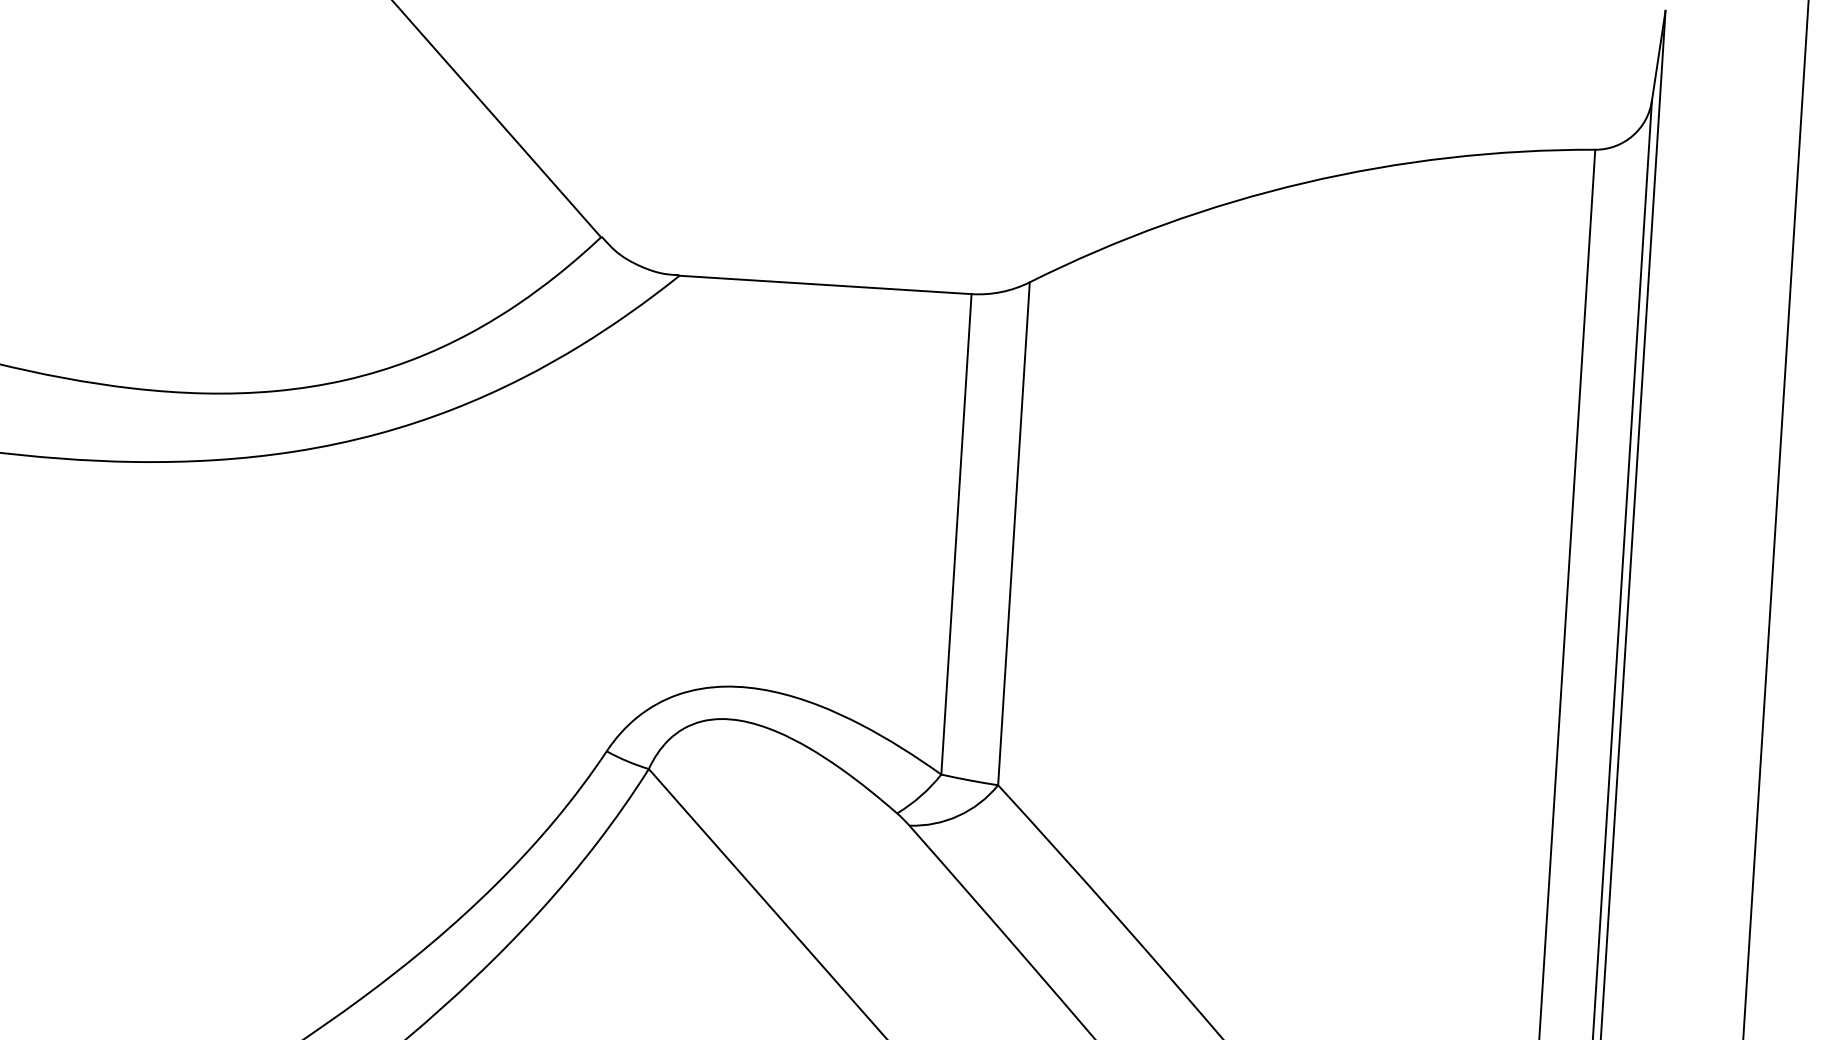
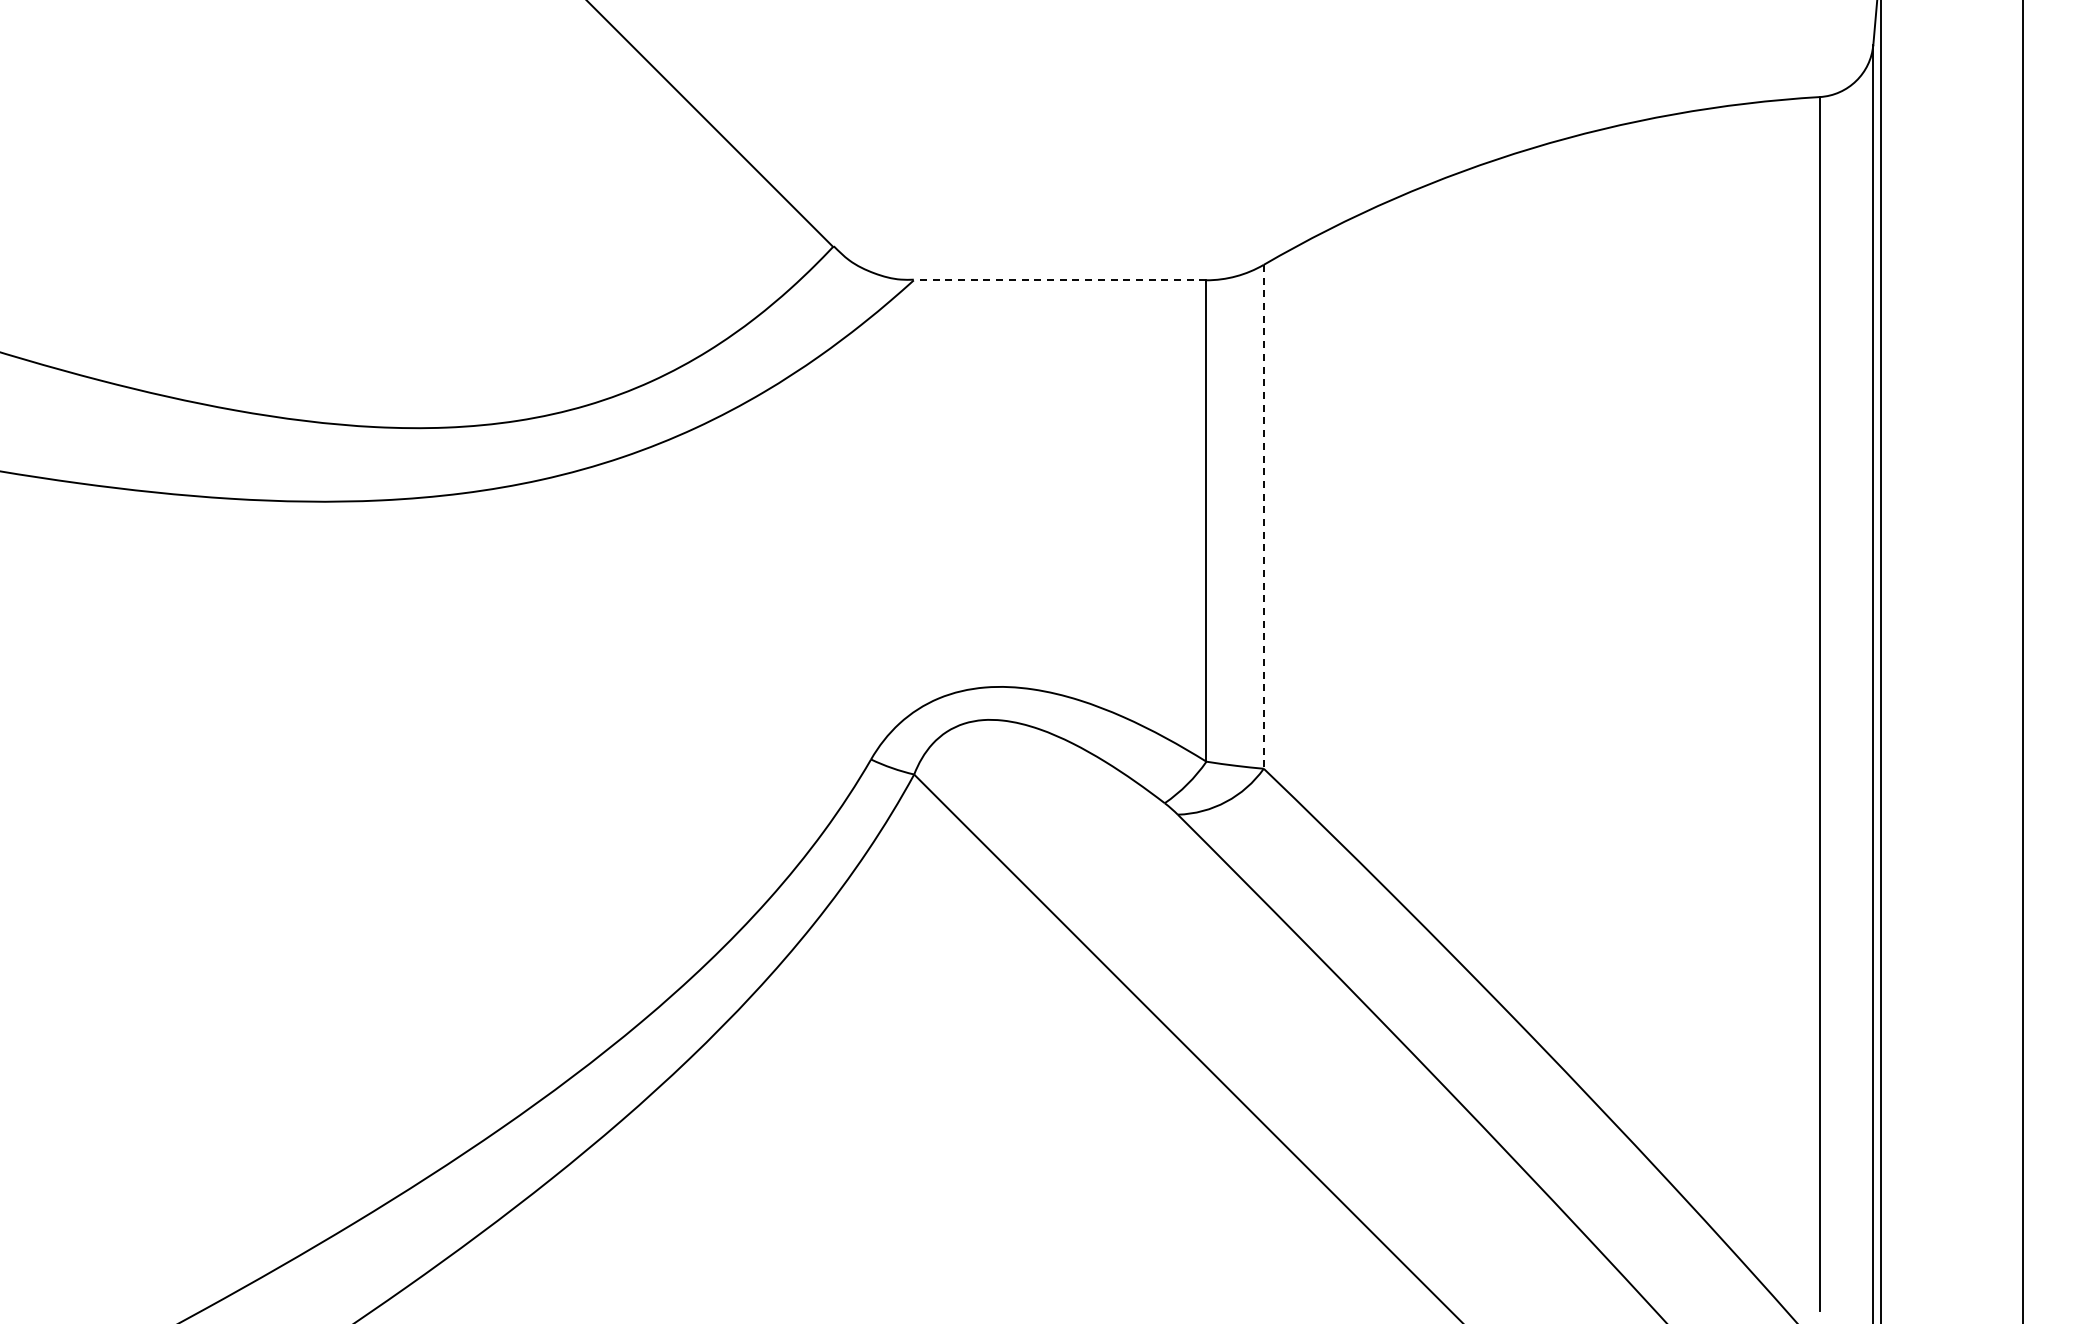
line: (824, 285) -> (1059, 280), solid -> dashed
line: (1013, 533) -> (1263, 516), solid -> dashed

